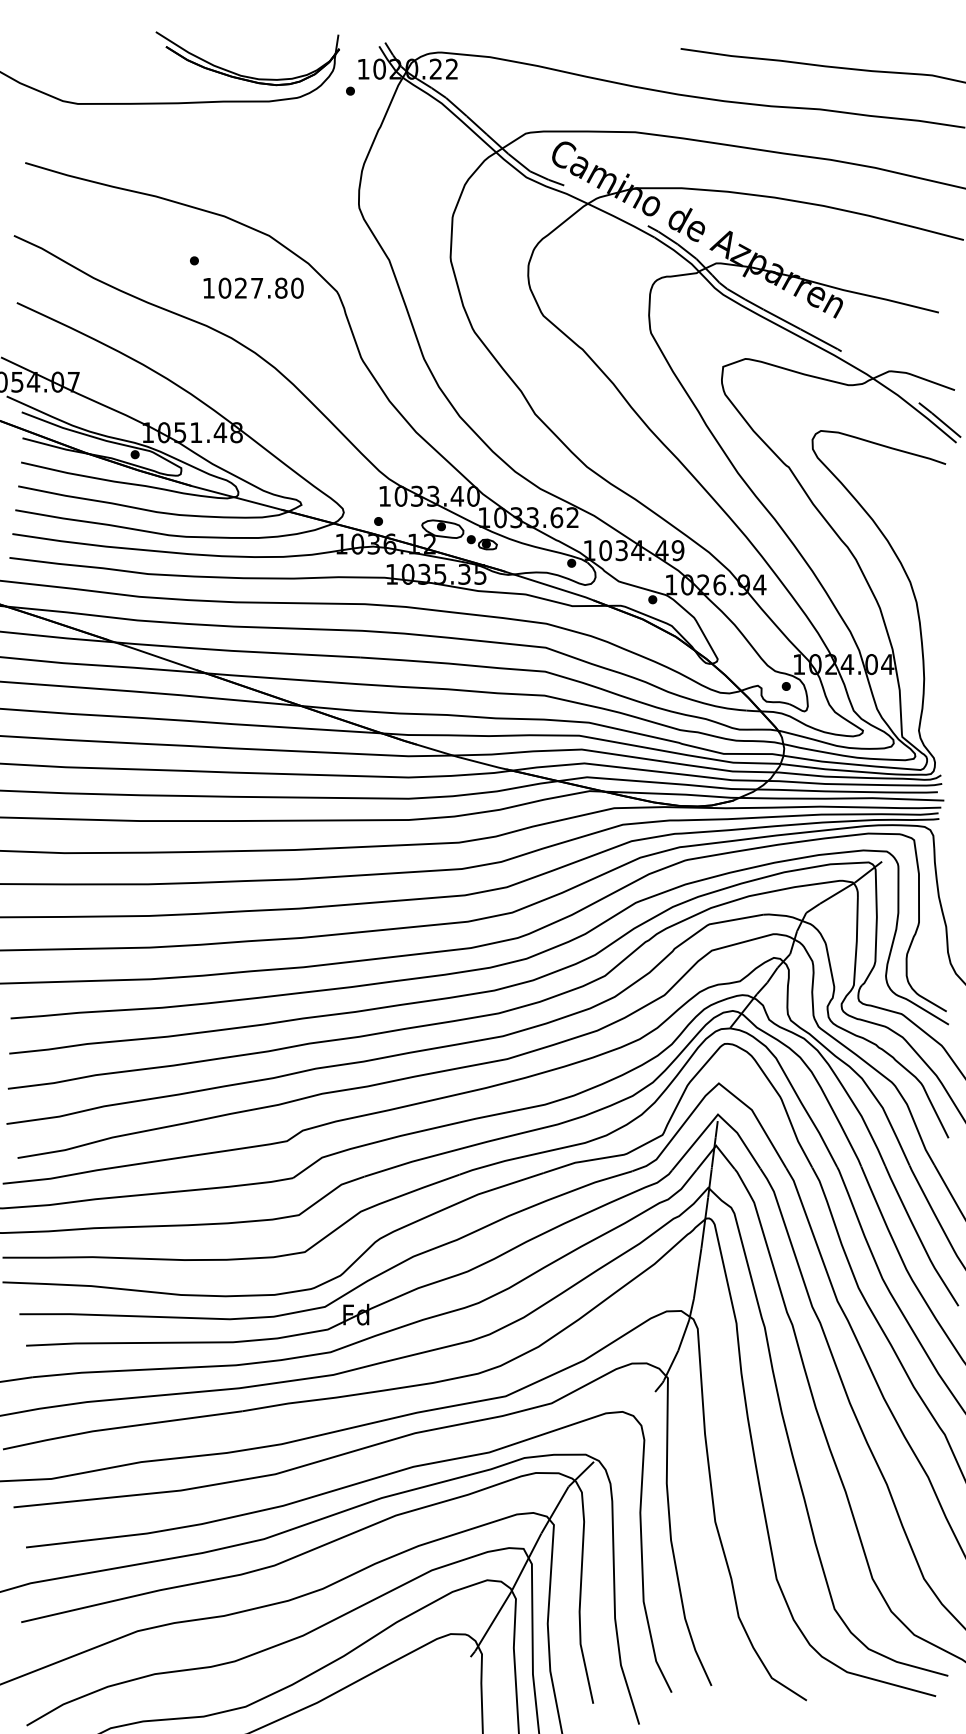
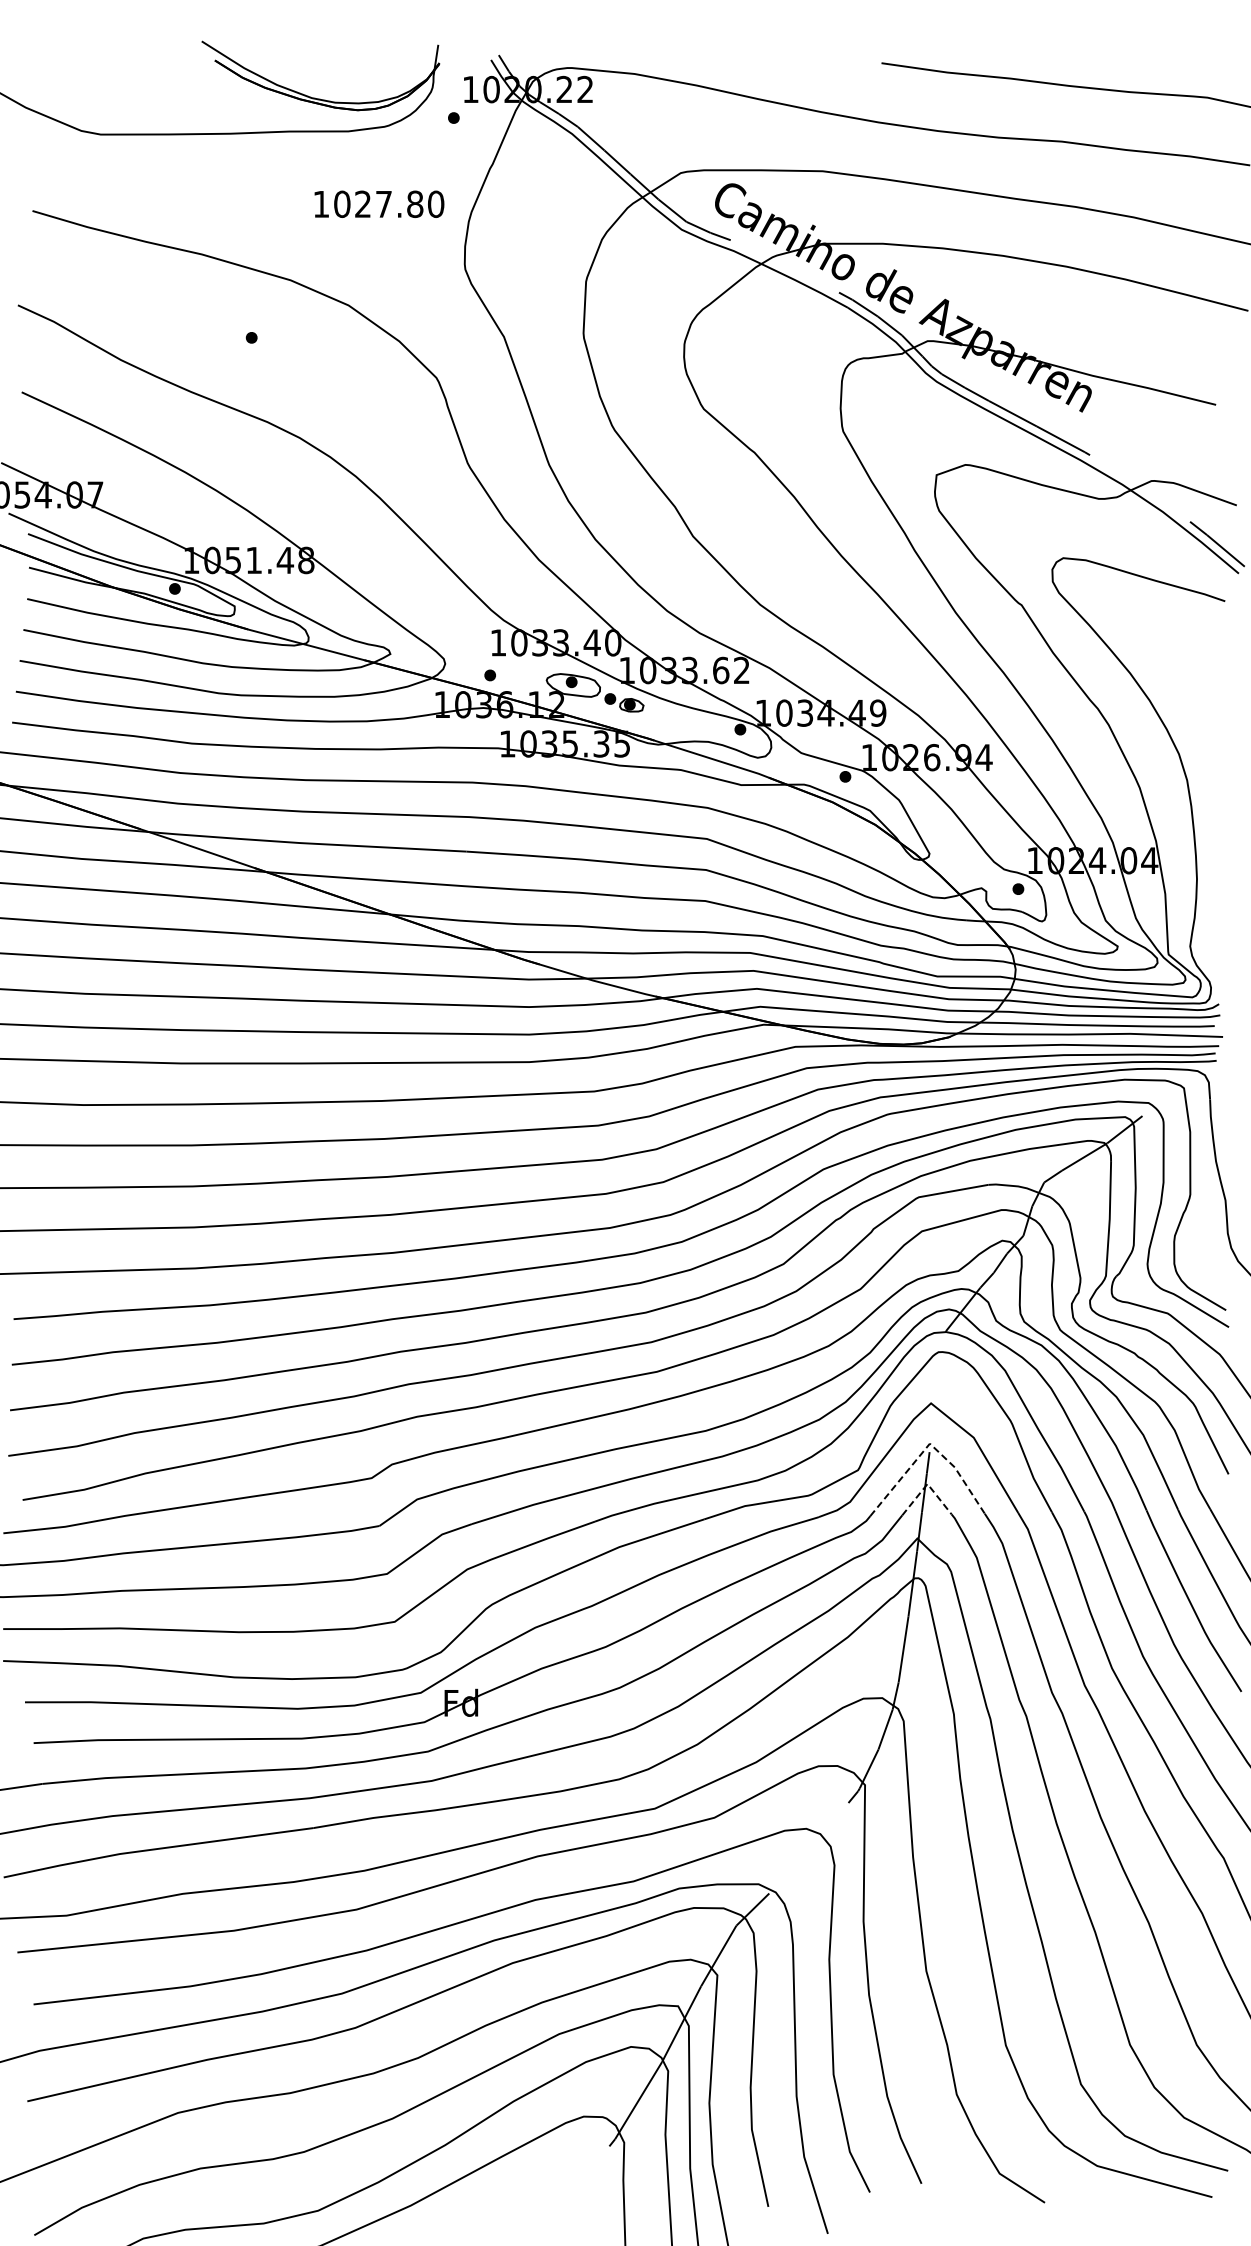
text: (253, 287) -> (379, 203), moved
line: (717, 1114) -> (929, 1443), solid -> dashed
line: (716, 1146) -> (927, 1484), solid -> dashed

